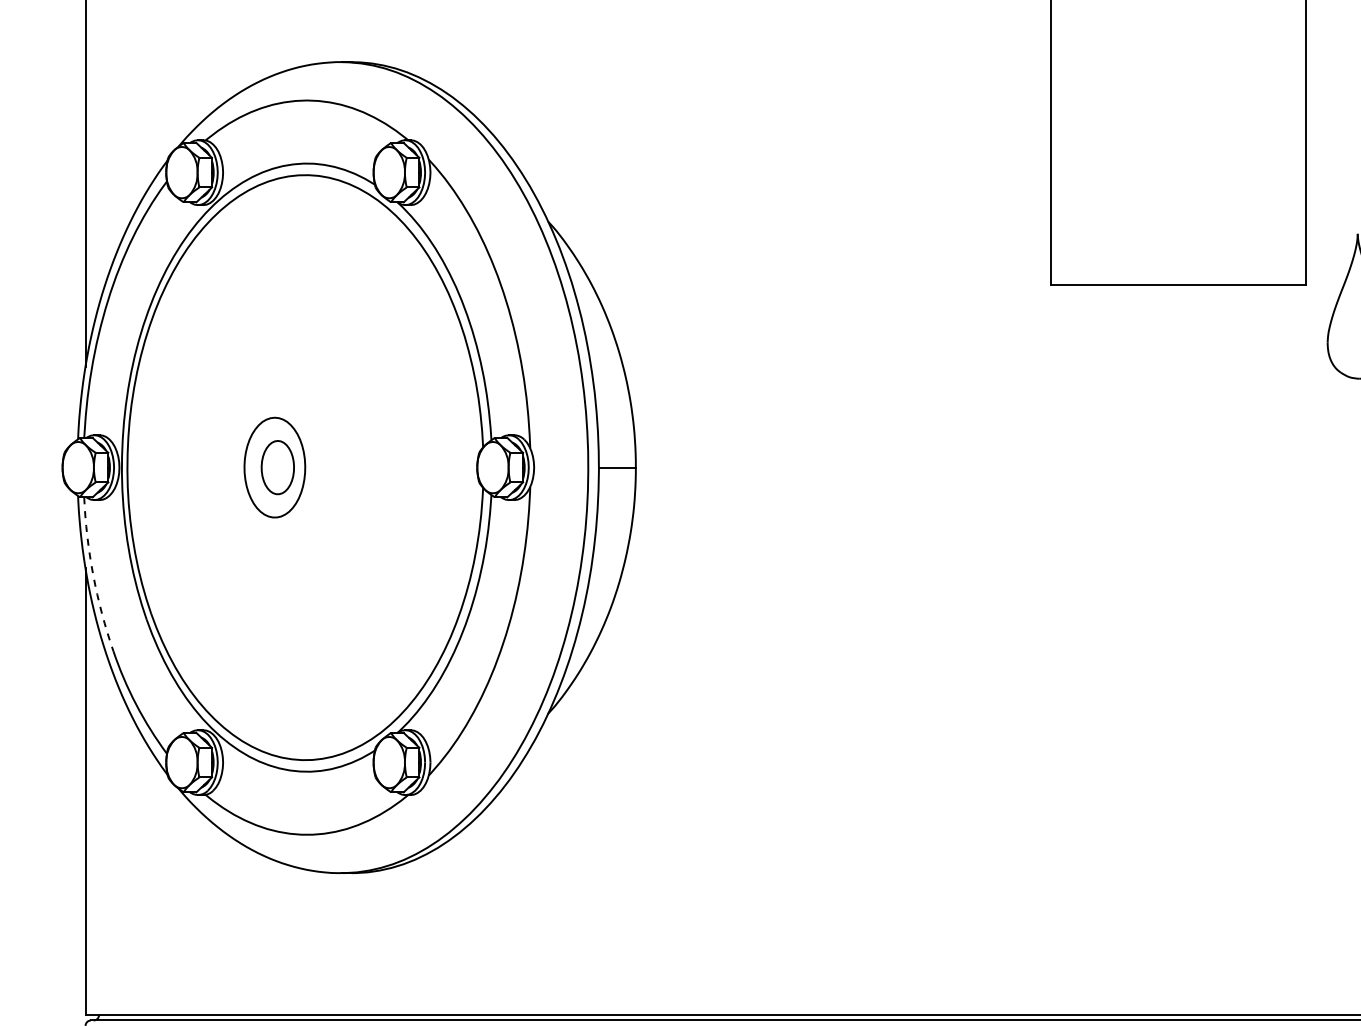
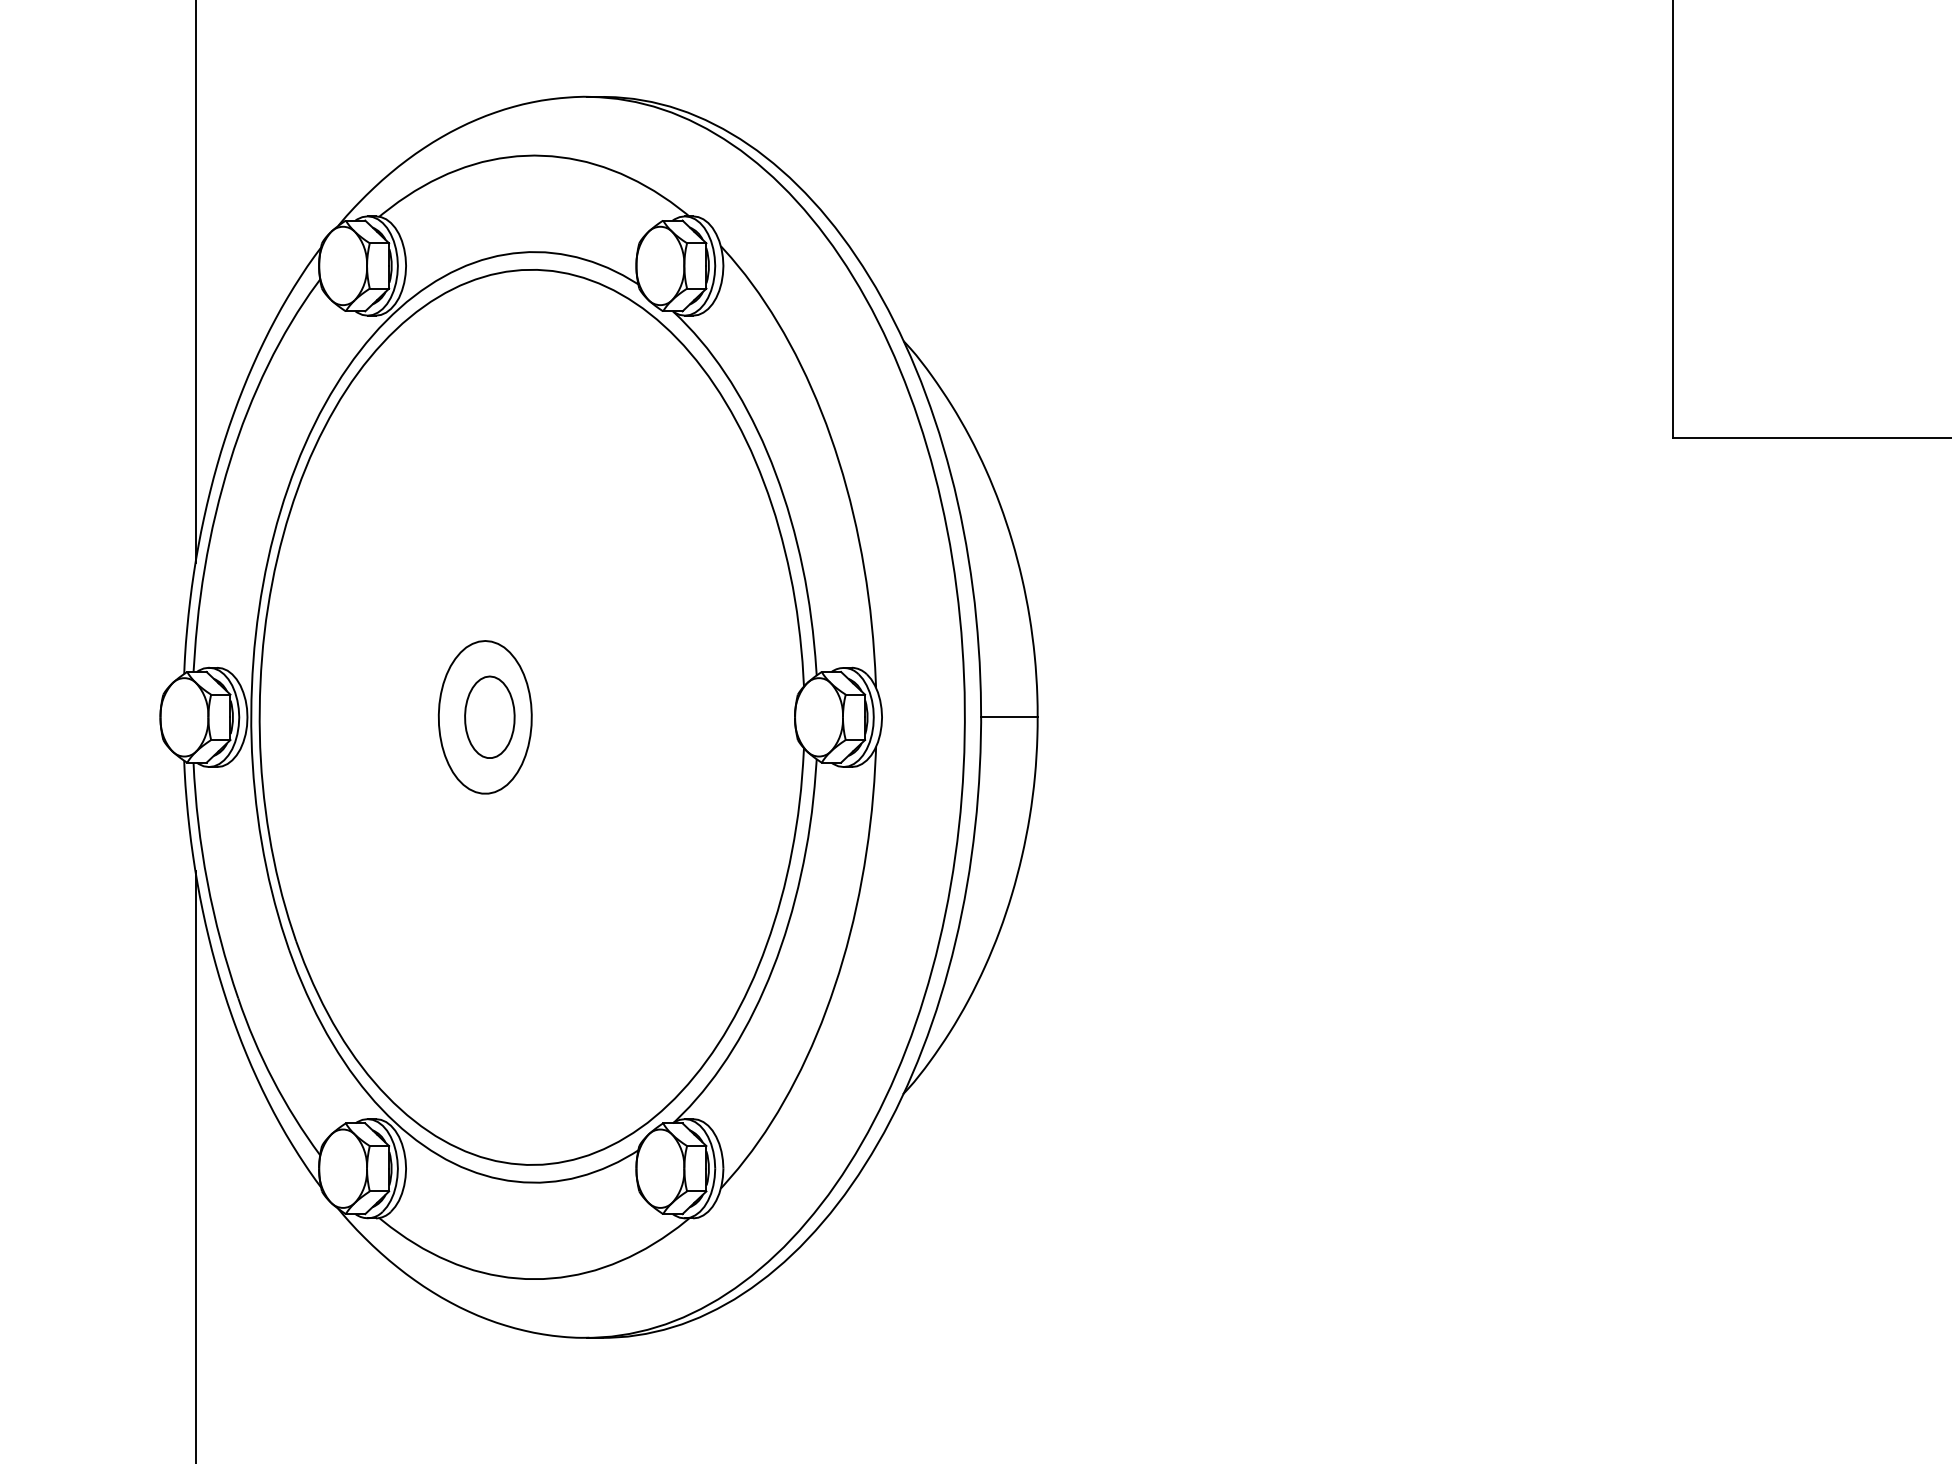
arc: (93, 575) -> (207, 882), dashed -> solid

